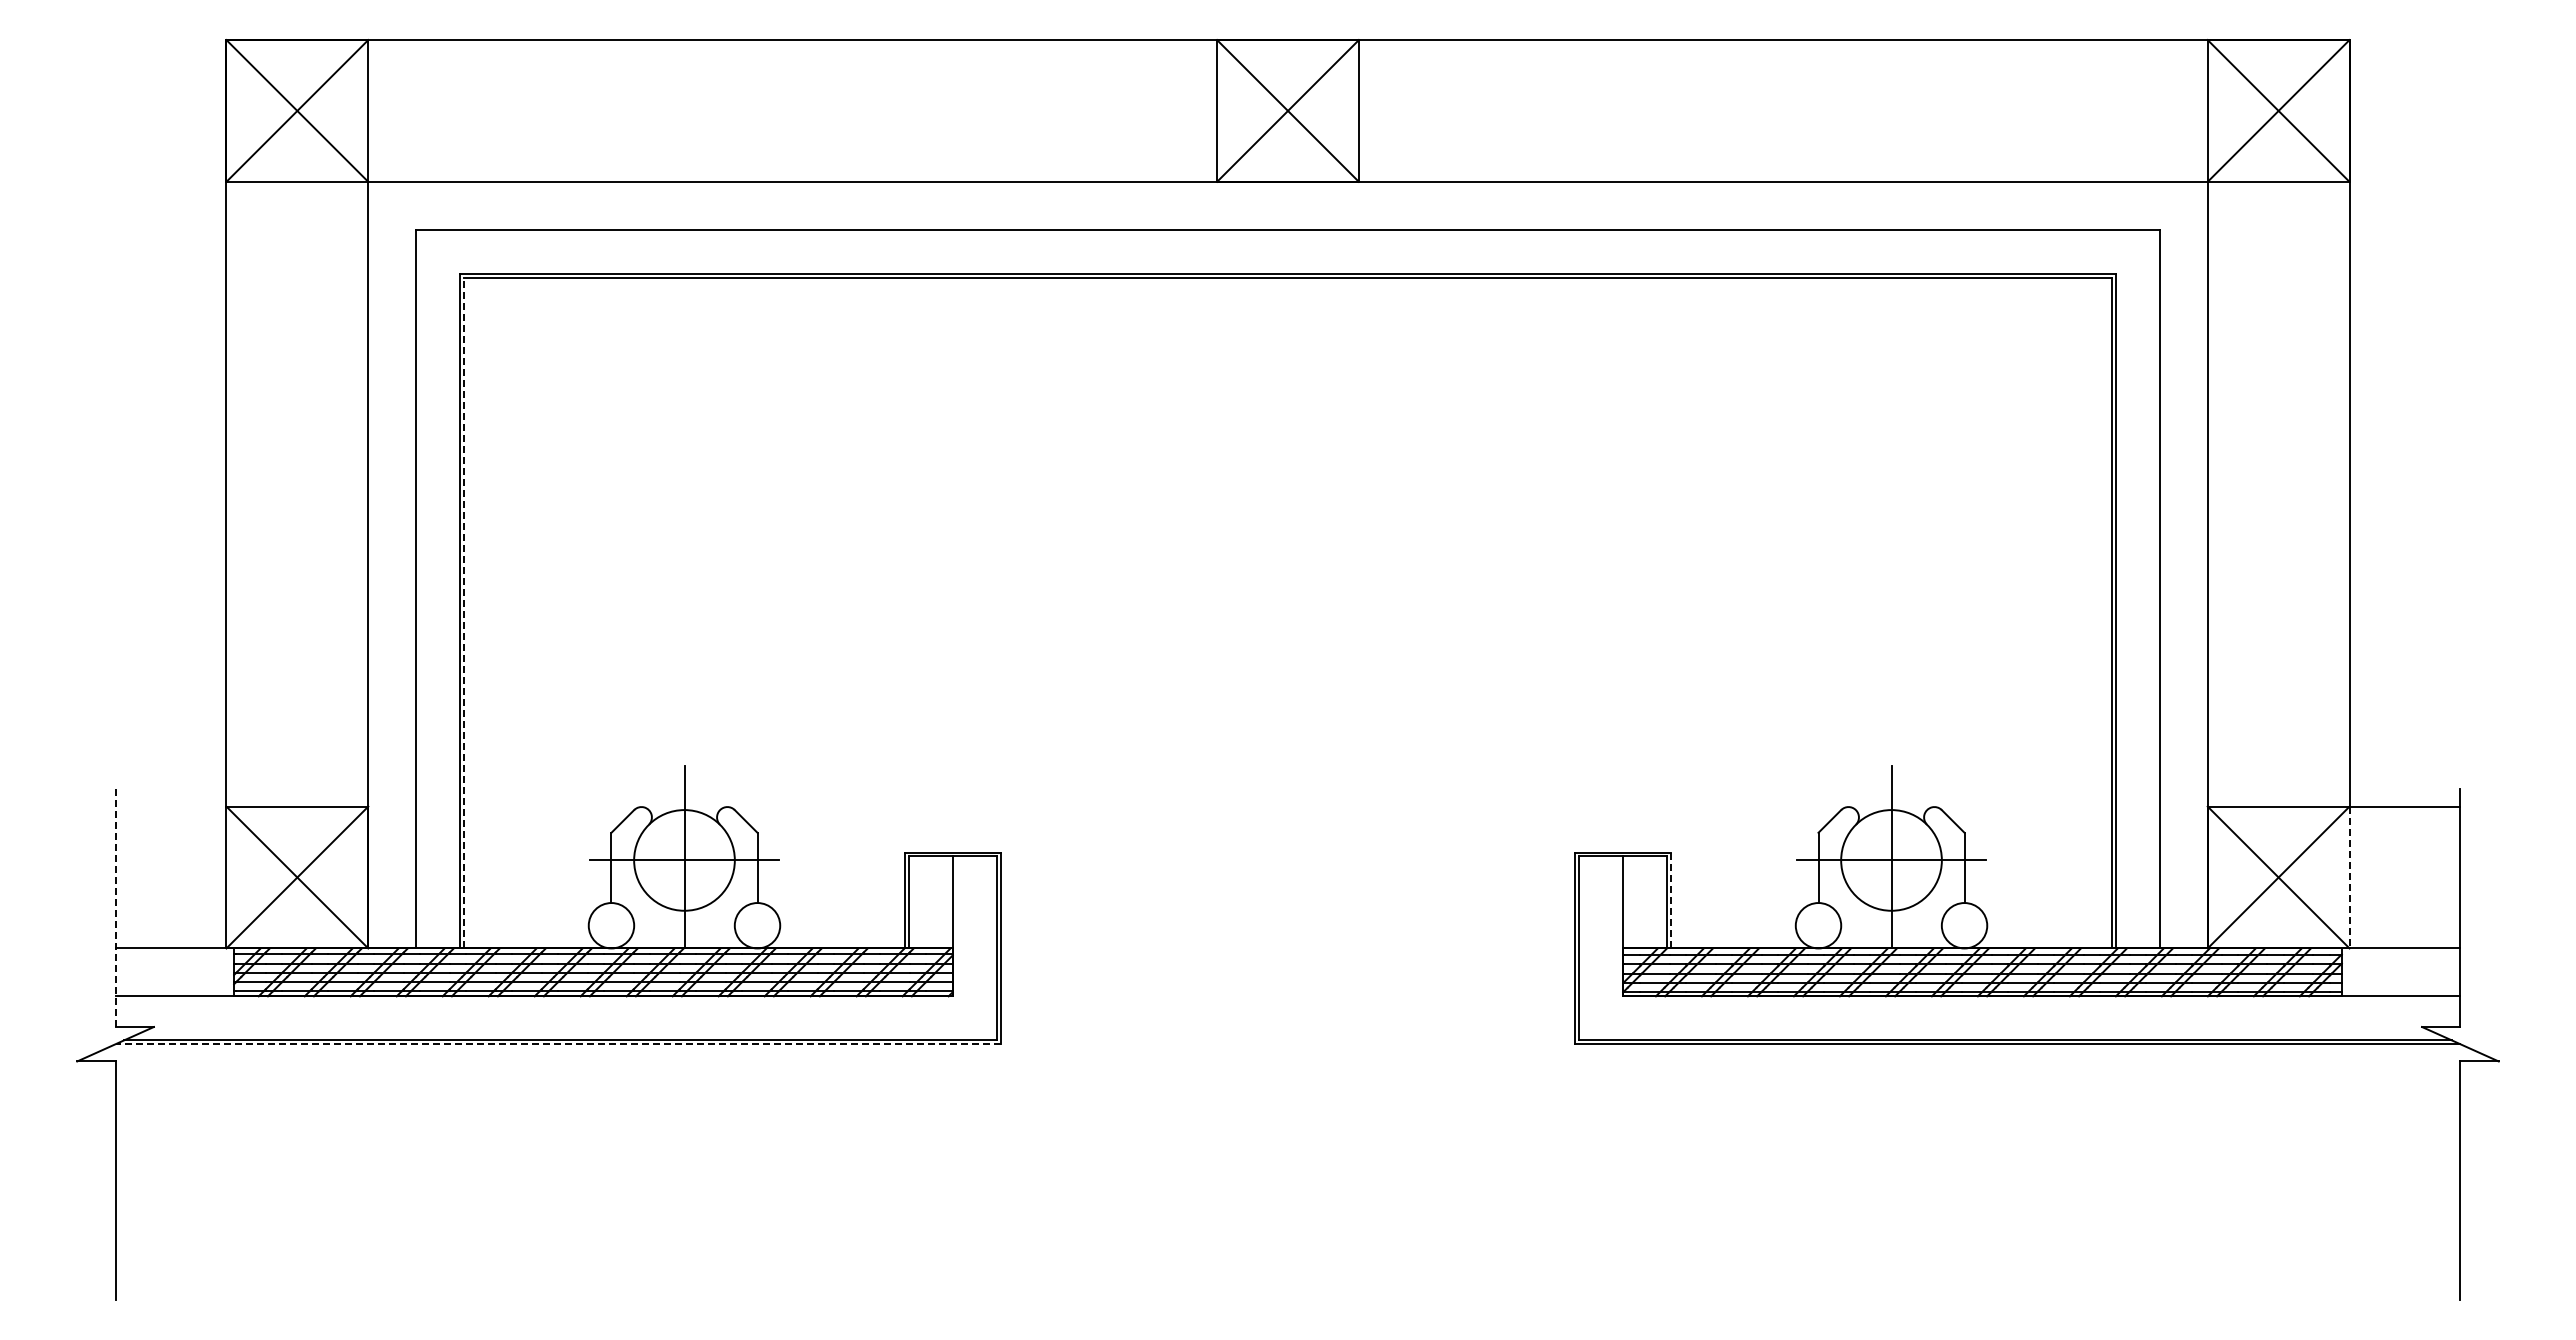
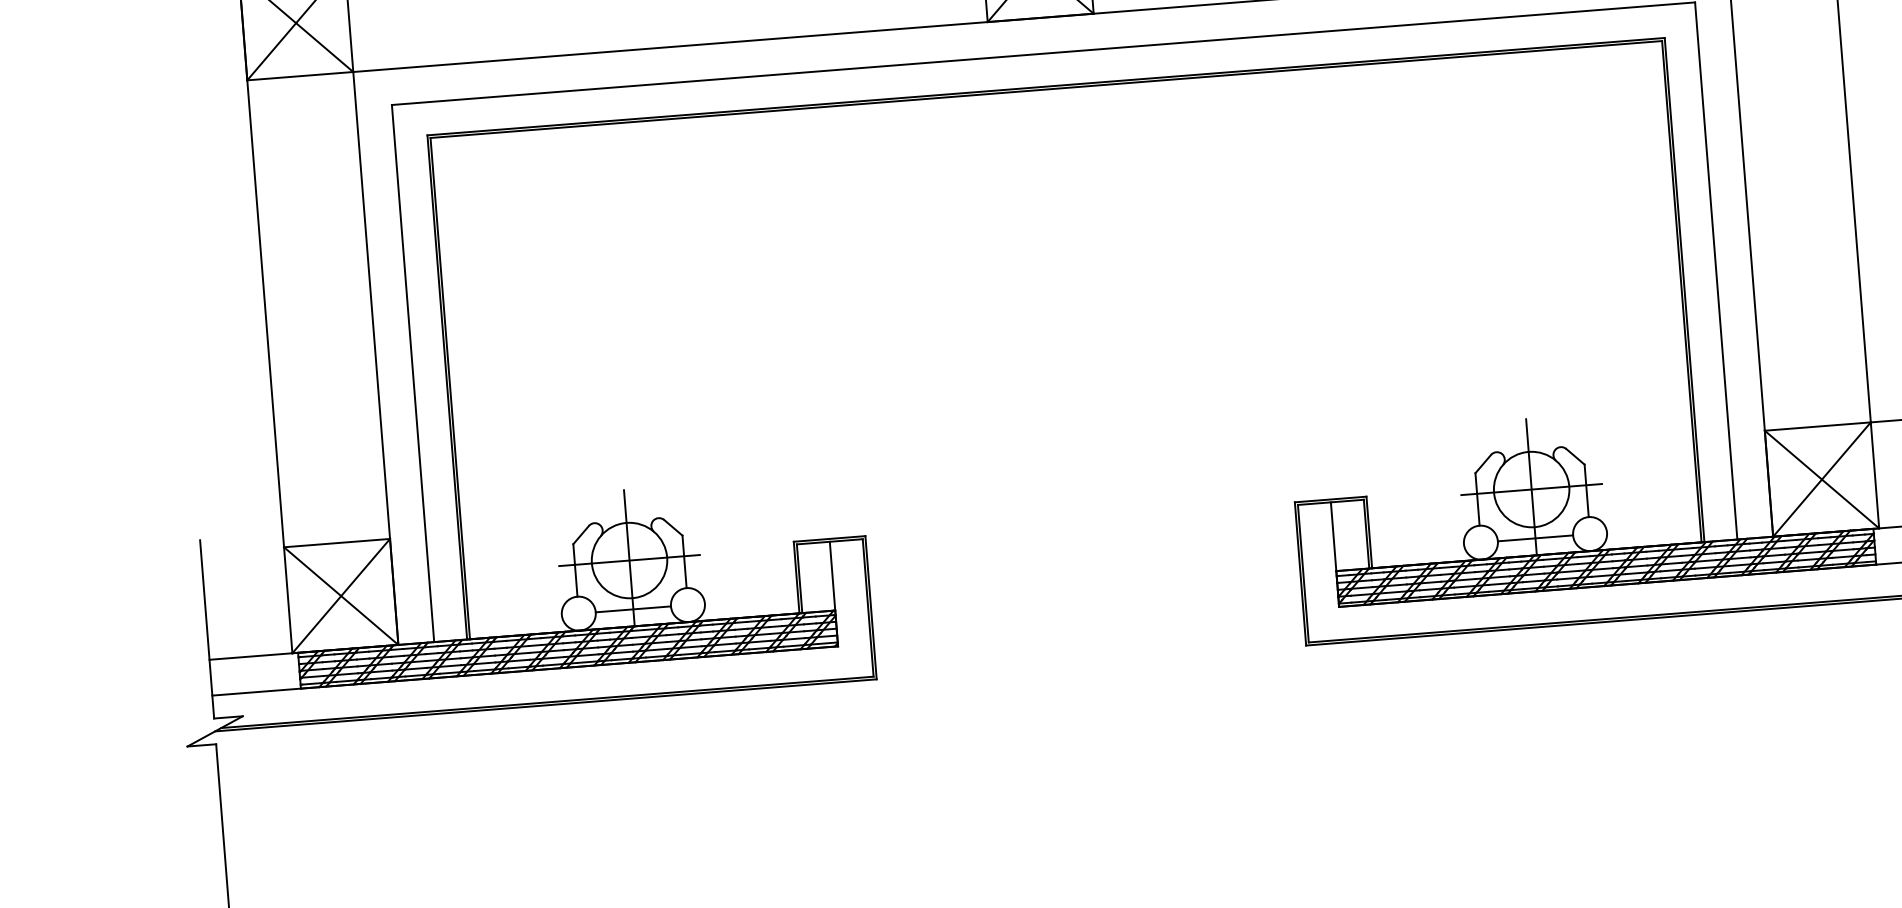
line: (464, 612) -> (450, 388), dashed -> solid
line: (2349, 877) -> (1874, 475), dashed -> solid
line: (1671, 900) -> (1369, 532), dashed -> solid
line: (115, 908) -> (207, 629), dashed -> solid
line: (684, 925) -> (633, 609), added
line: (1891, 925) -> (1535, 538), added
line: (558, 1044) -> (546, 705), dashed -> solid

